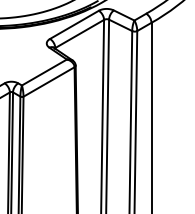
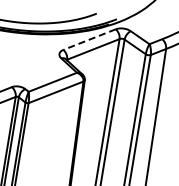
line: (74, 25) -> (89, 40), solid -> dashed

